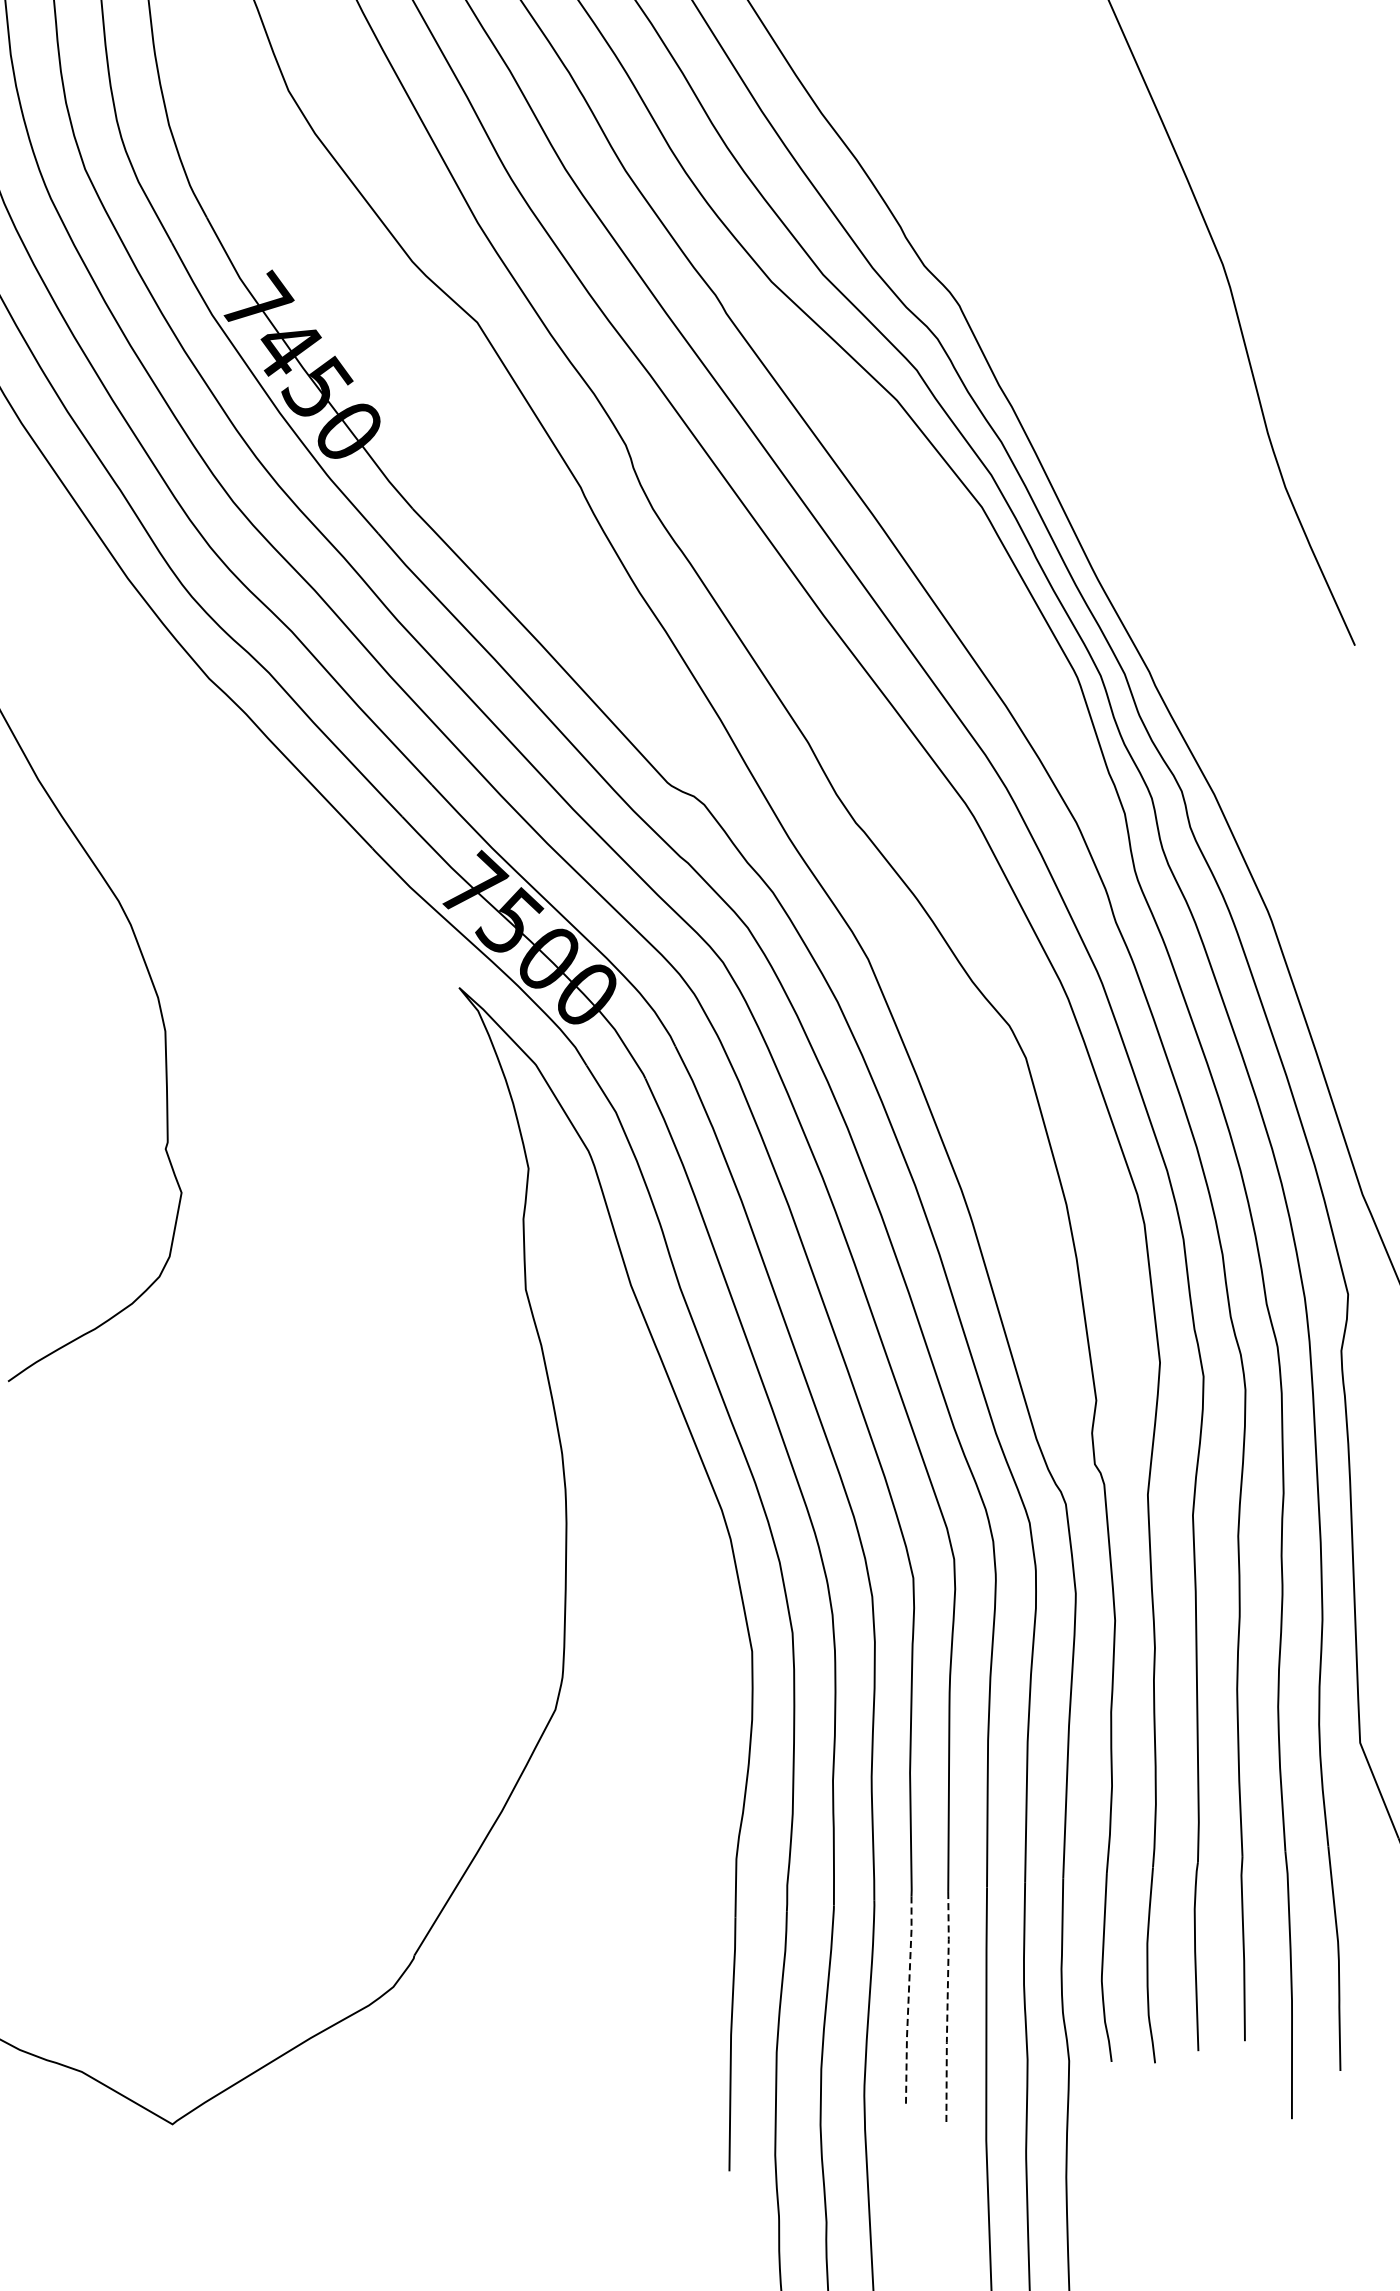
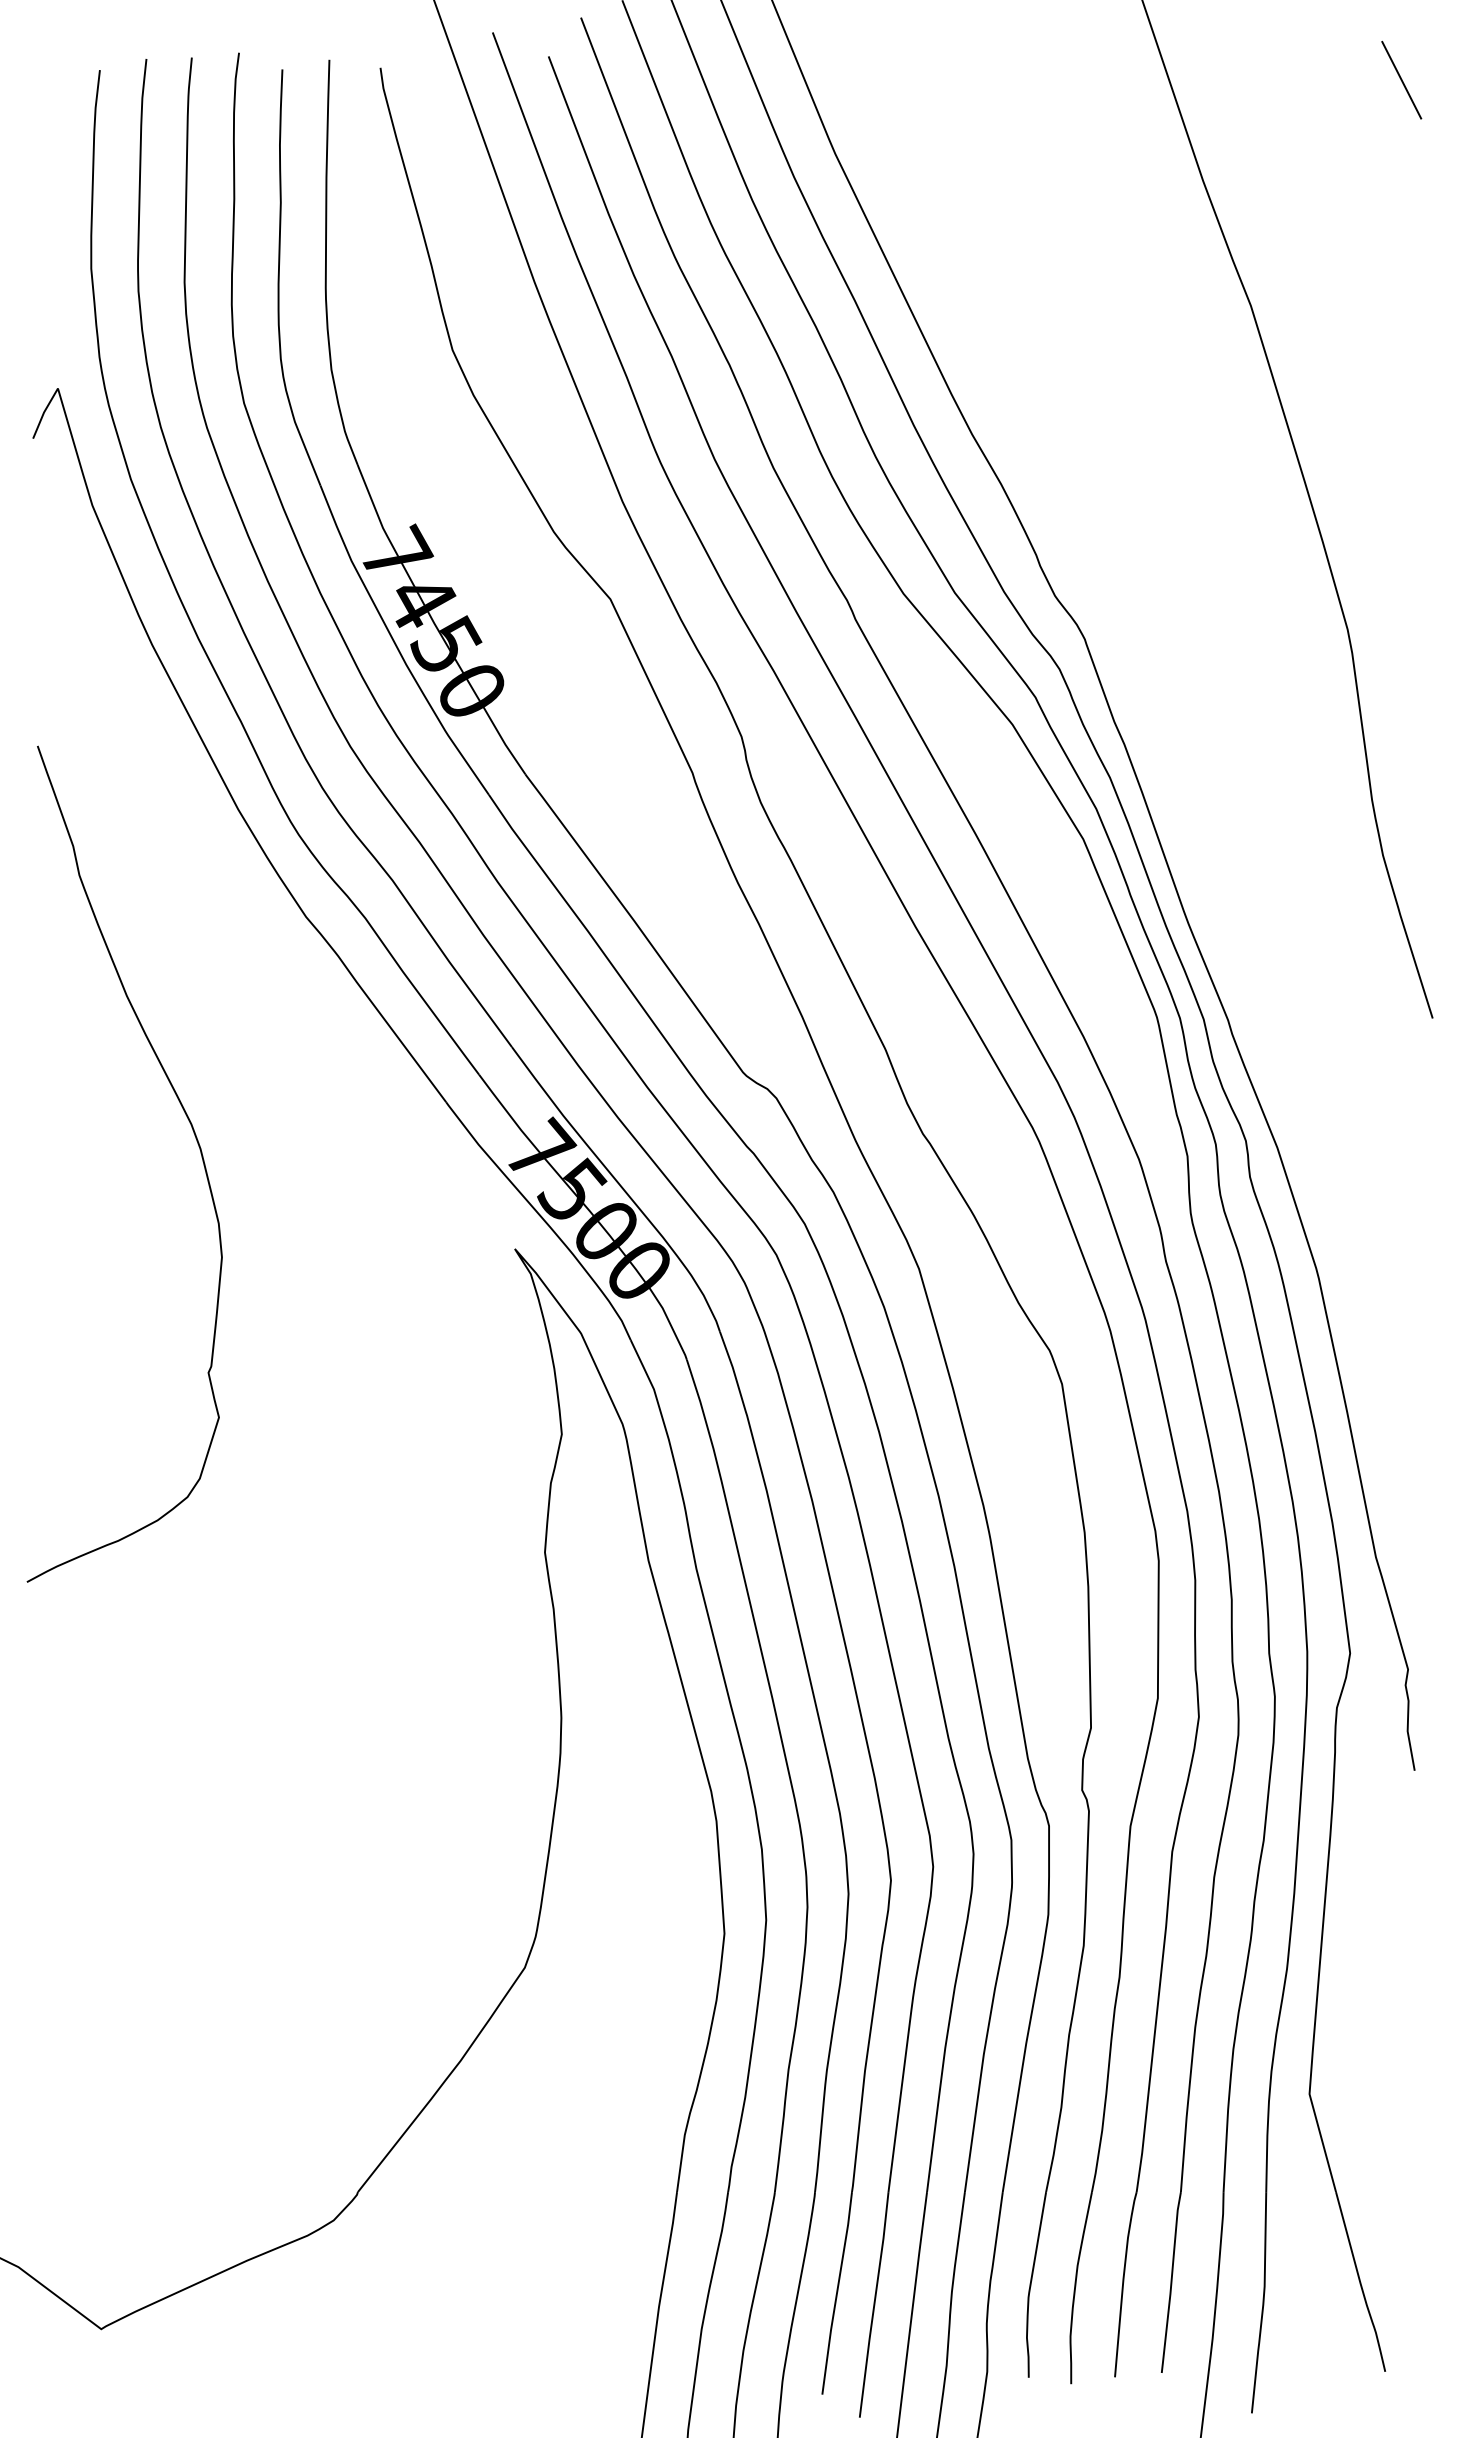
line: (908, 2000) -> (836, 2293), dashed -> solid
line: (947, 2007) -> (874, 2305), dashed -> solid

